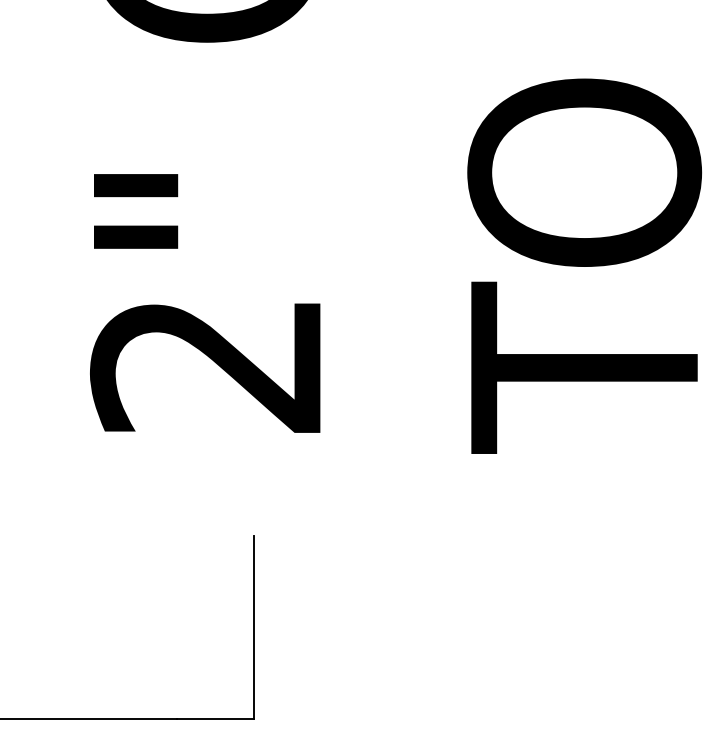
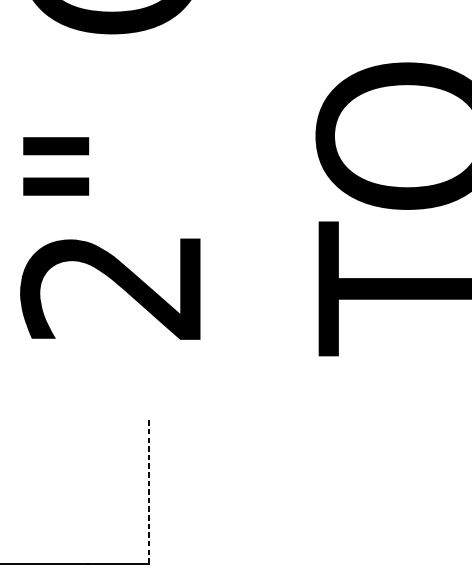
line: (254, 627) -> (148, 492), solid -> dashed

